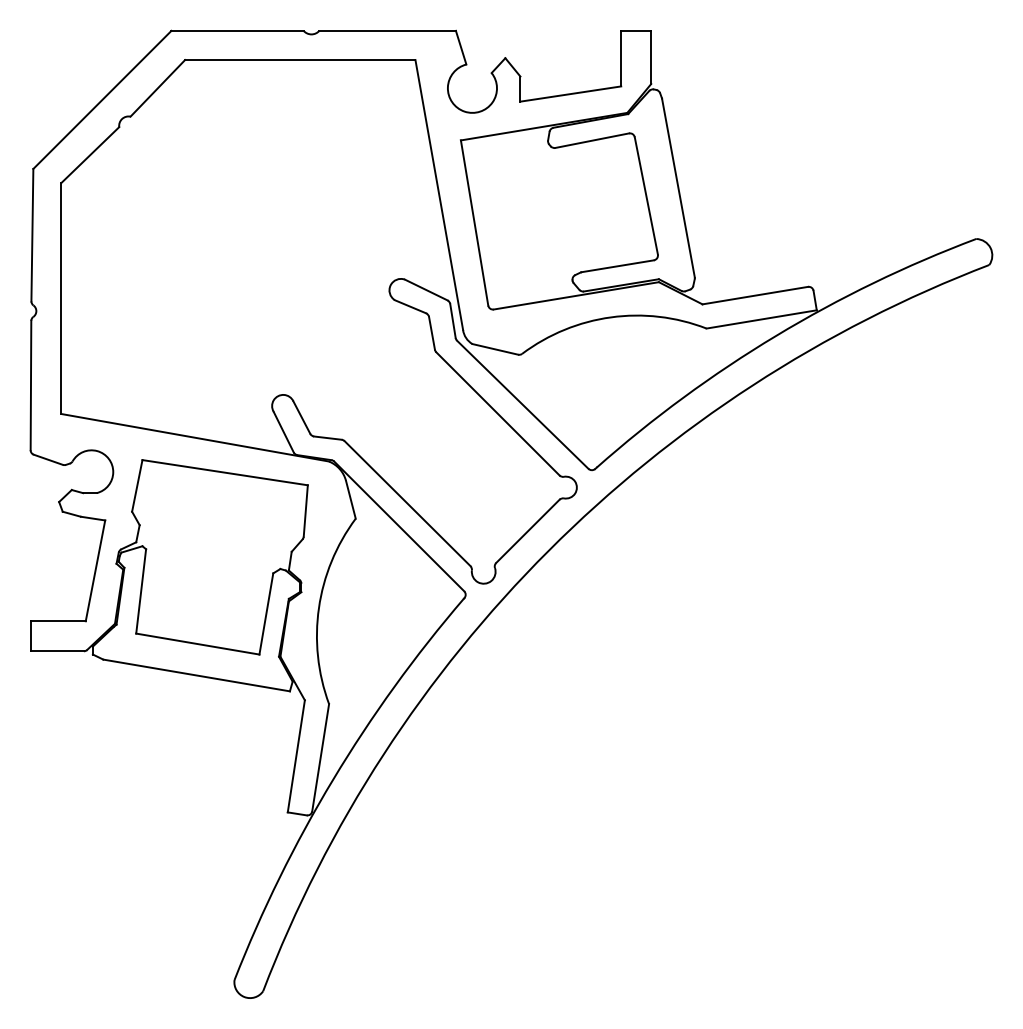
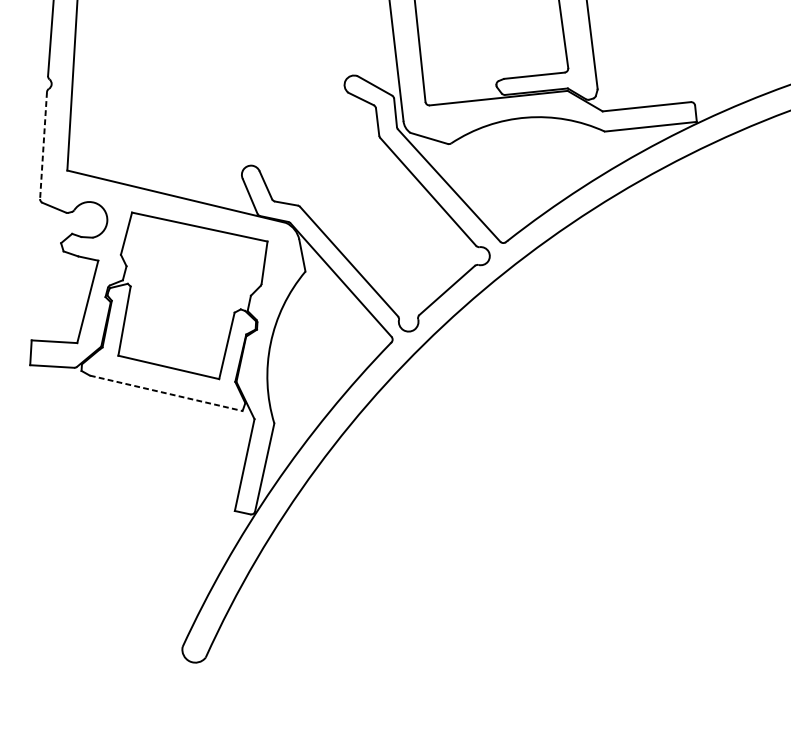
line: (30, 385) -> (43, 145), solid -> dashed
line: (196, 675) -> (166, 393), solid -> dashed

